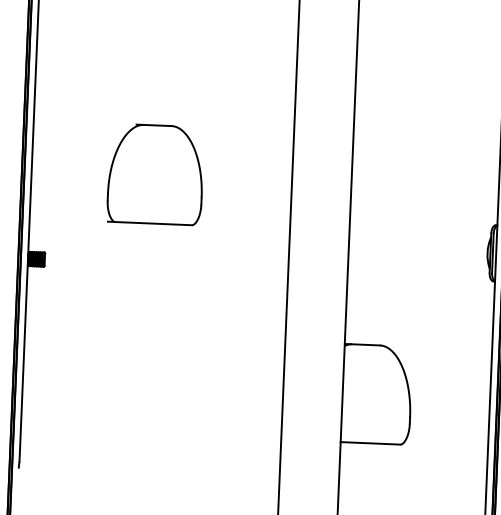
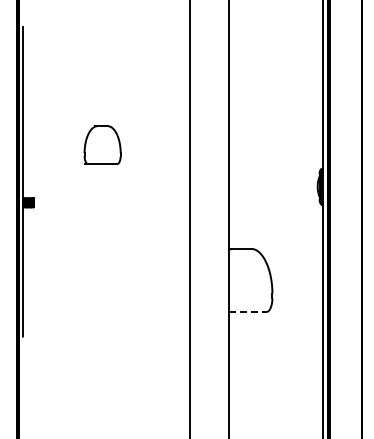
part: (155, 173) -> (102, 144), size x0.6
line: (371, 442) -> (248, 311), solid -> dashed

